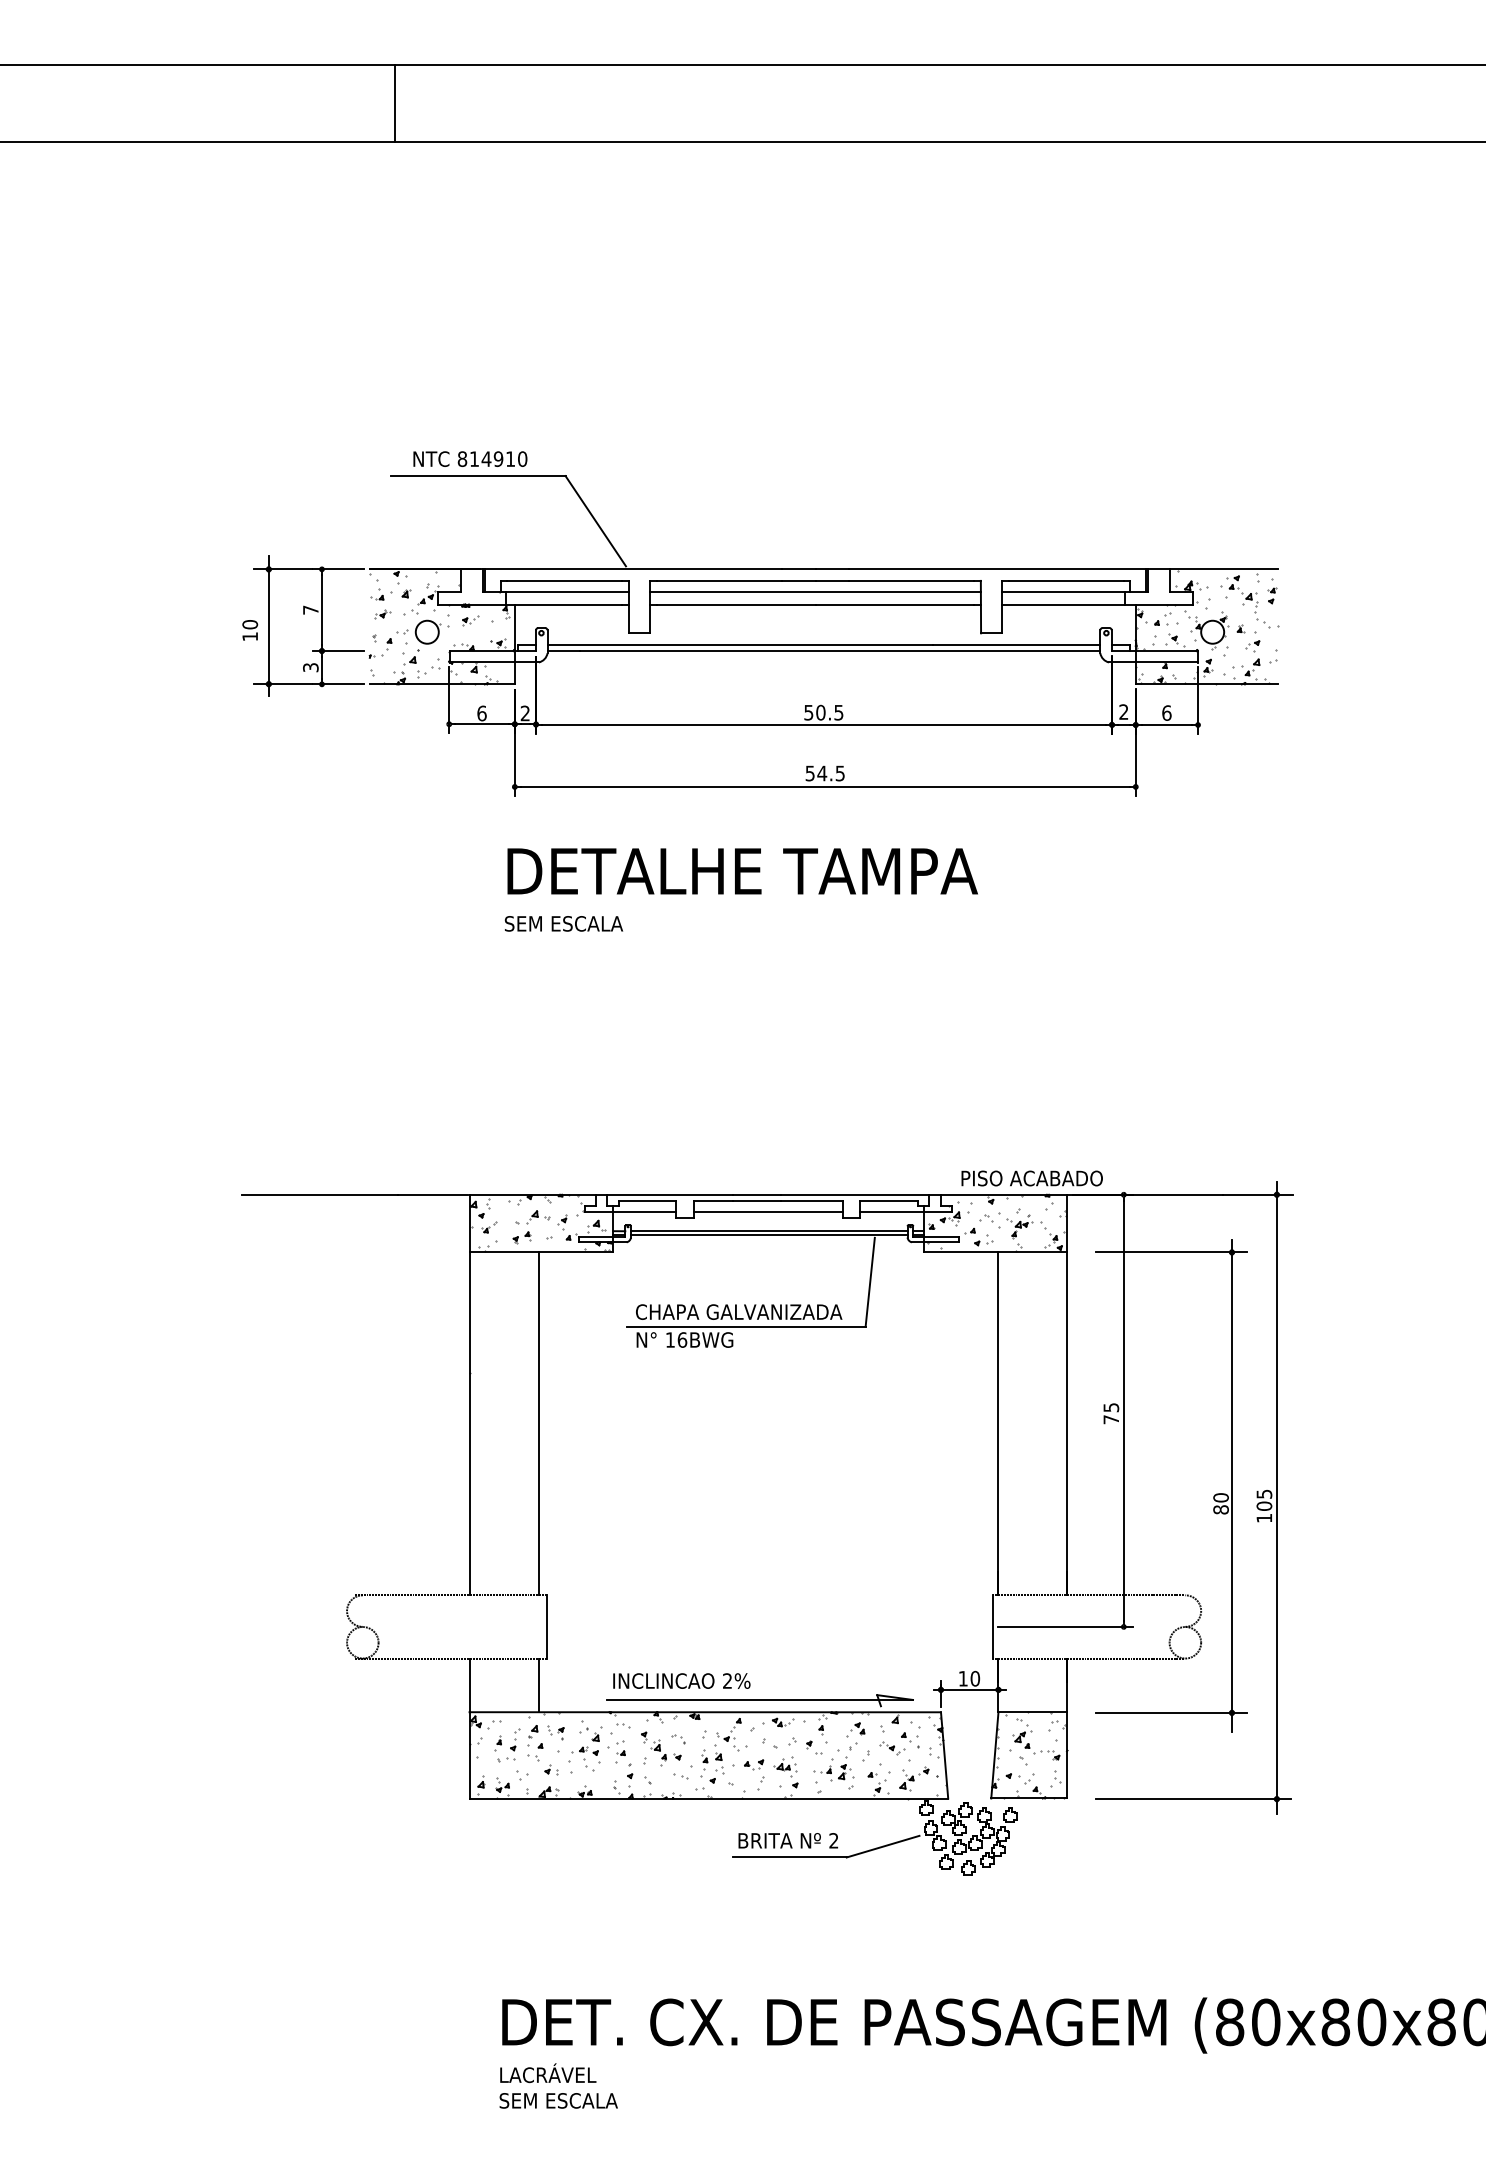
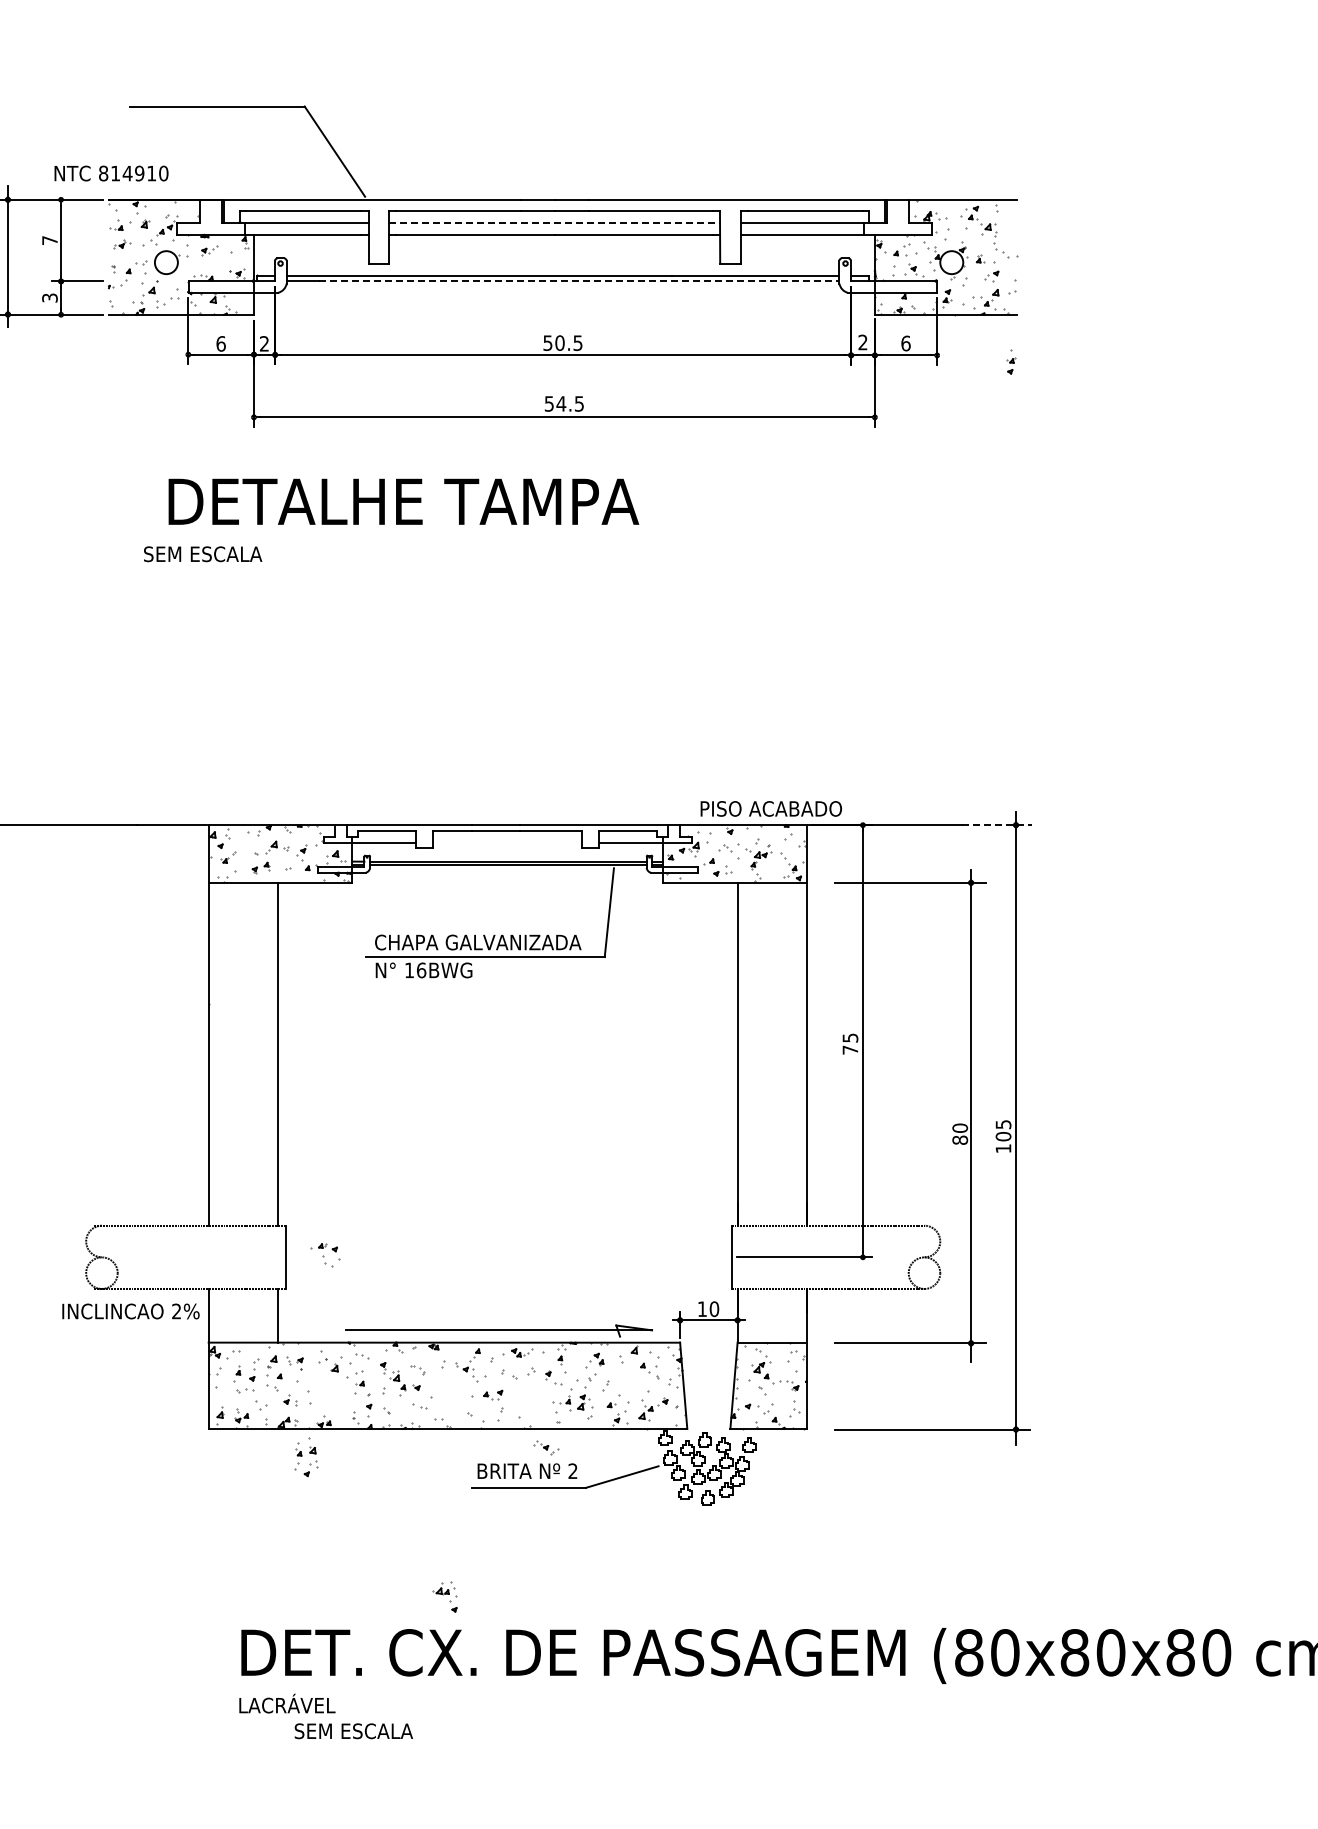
text: (470, 458) -> (111, 172), moved
part: (1272, 591) -> (1011, 361), moved
line: (816, 592) -> (555, 222), solid -> dashed
line: (840, 651) -> (579, 281), solid -> dashed
text: (742, 871) -> (403, 501), moved
text: (563, 923) -> (202, 553), moved
line: (1258, 1194) -> (997, 824), solid -> dashed
line: (768, 1212) -> (507, 842), removed
text: (681, 1680) -> (130, 1310), moved
part: (892, 1748) -> (546, 1447), moved
part: (585, 1758) -> (324, 1254), moved
part: (712, 1763) -> (306, 1456), moved
part: (785, 1772) -> (444, 1596), moved
text: (558, 2100) -> (353, 1730), moved

